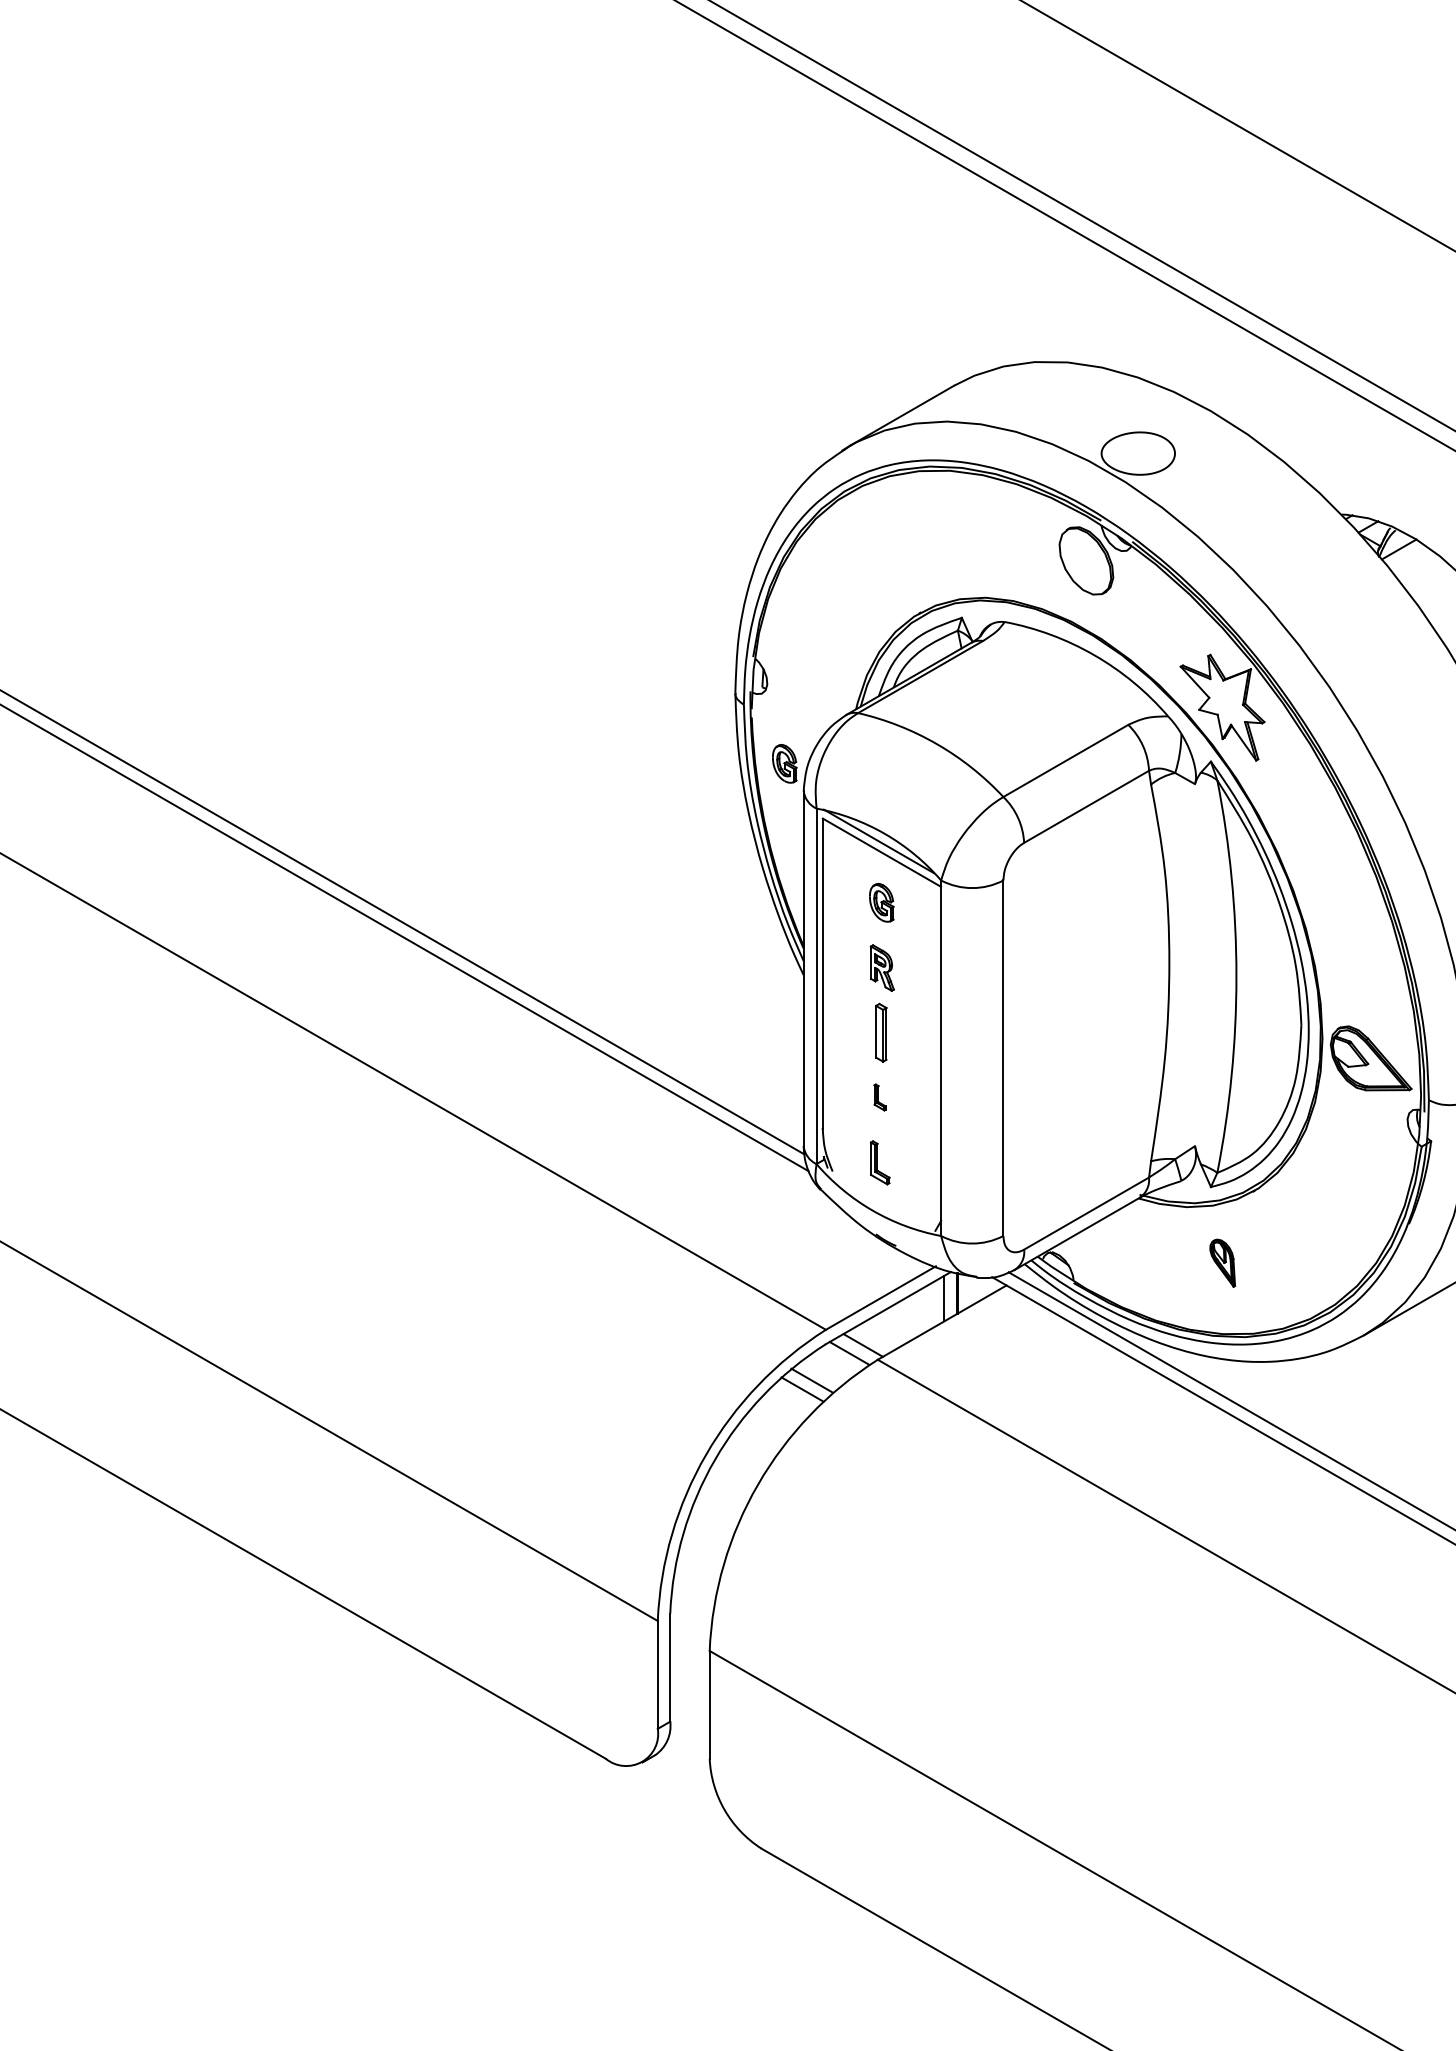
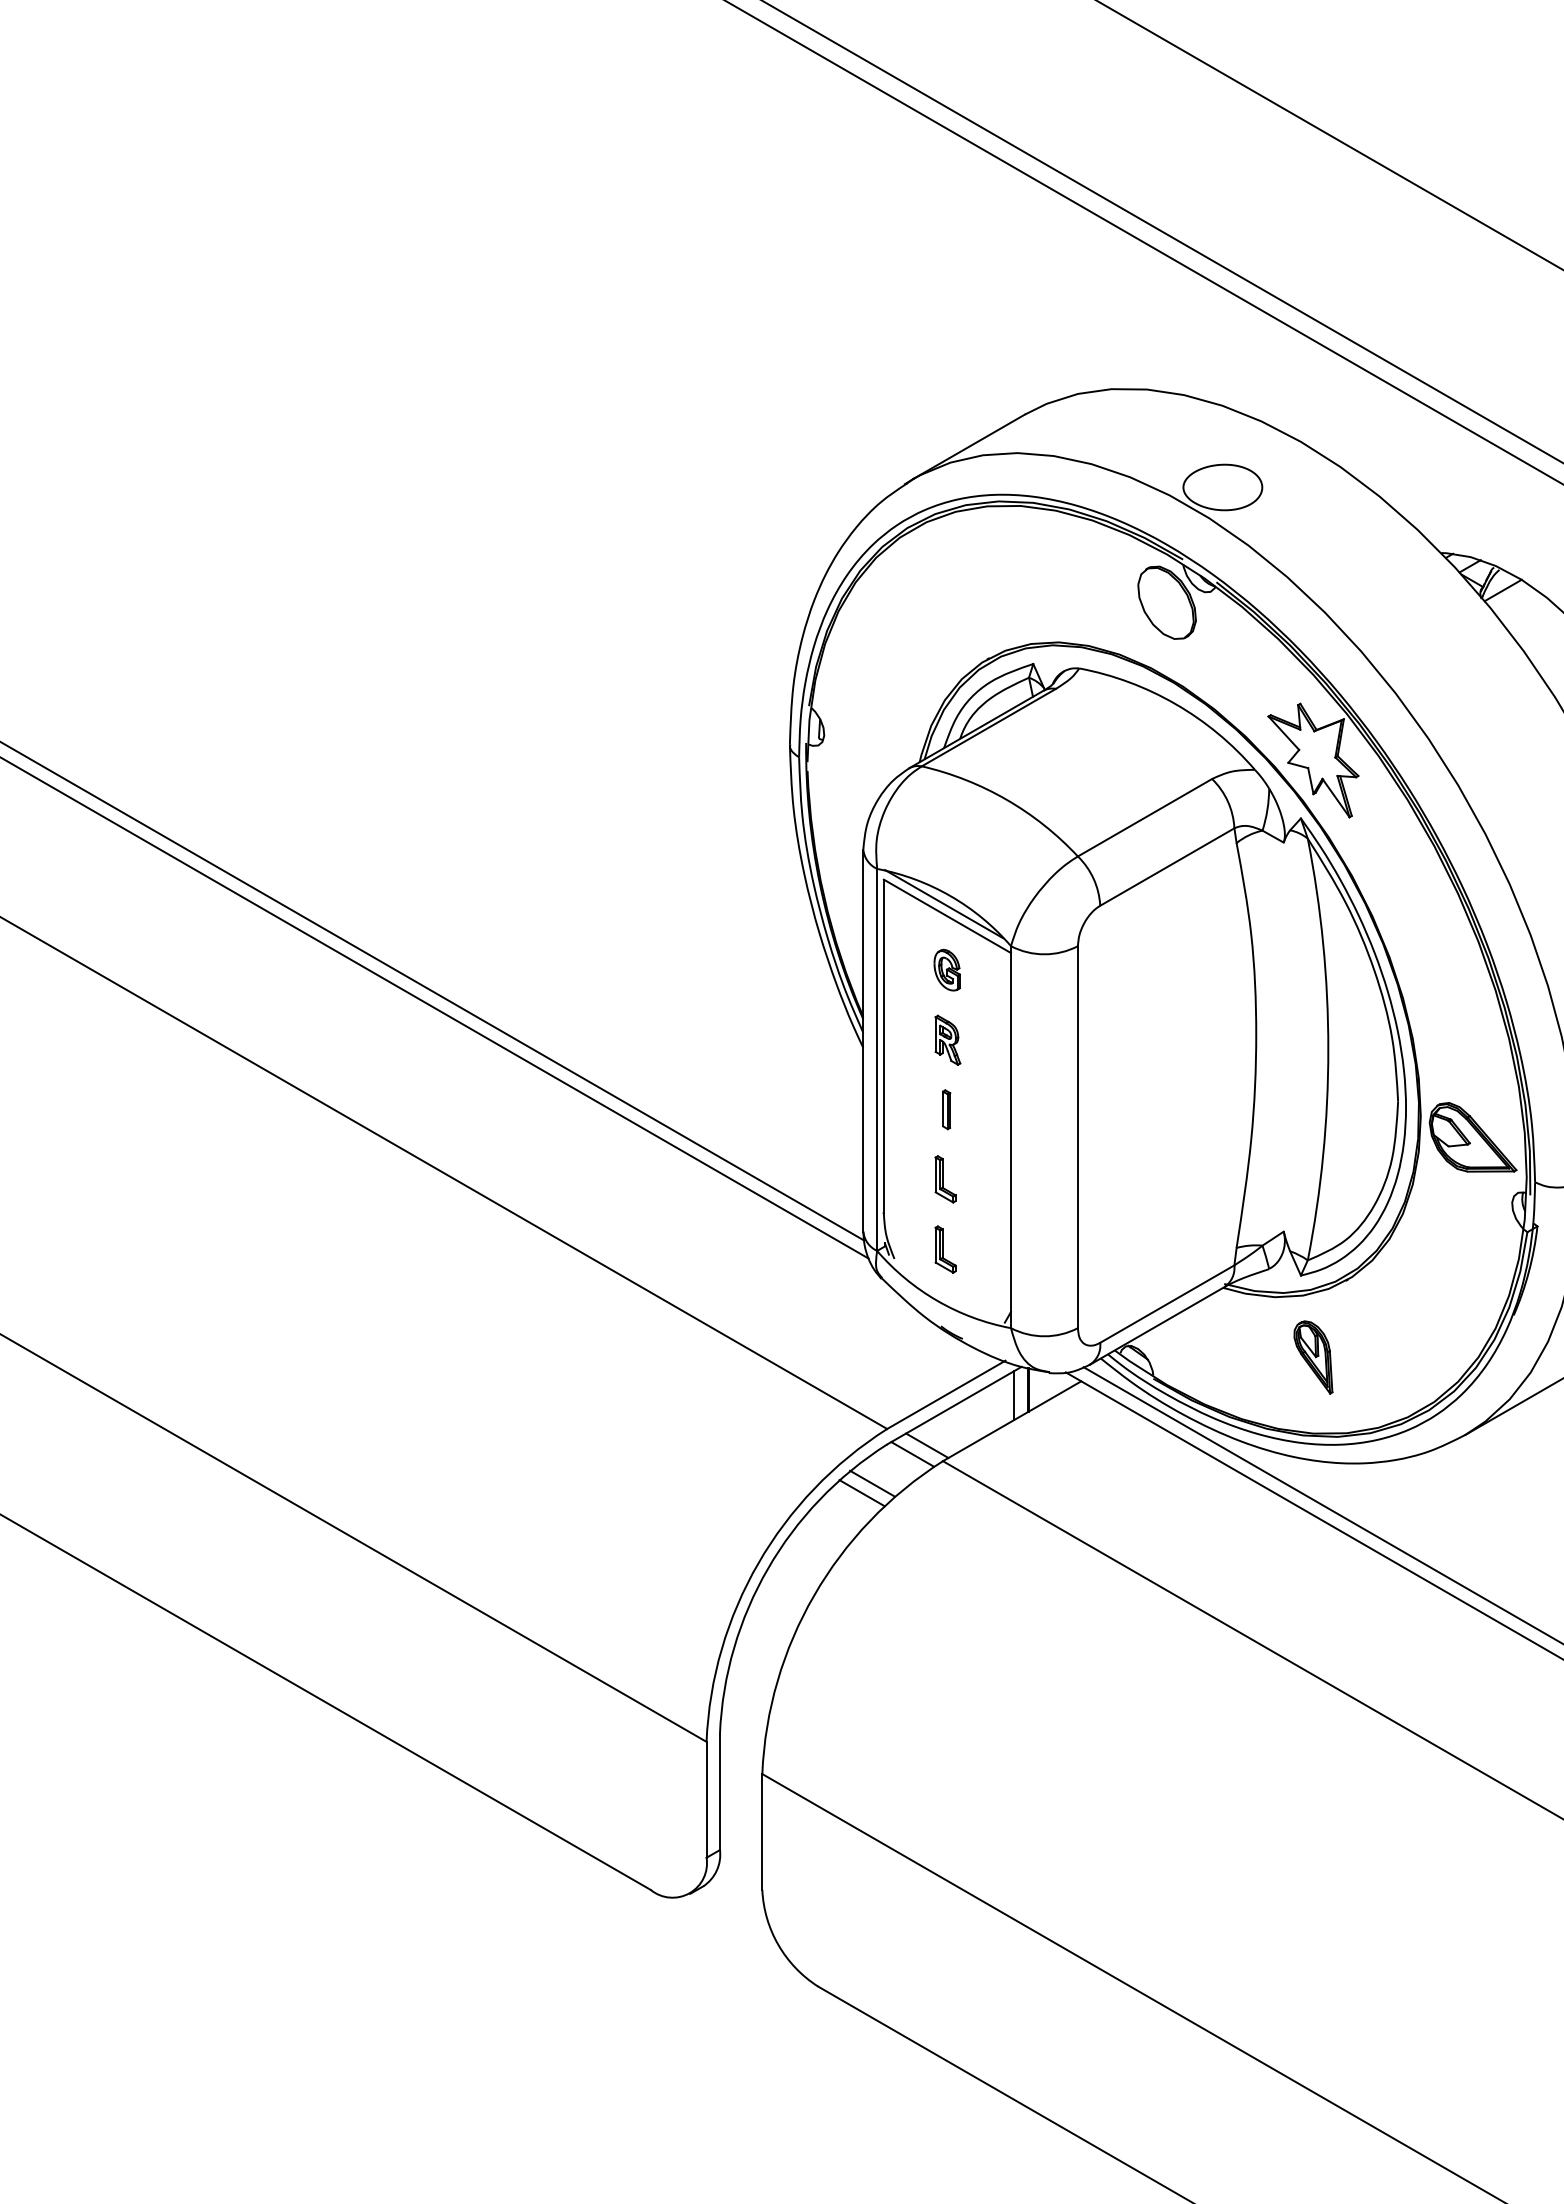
part: (784, 763) -> (842, 820), removed
part: (880, 1032) -> (945, 1109), size x0.62
part: (879, 1097) -> (944, 1179), size x1.67
part: (1222, 1262) -> (1313, 1356), size x1.43

